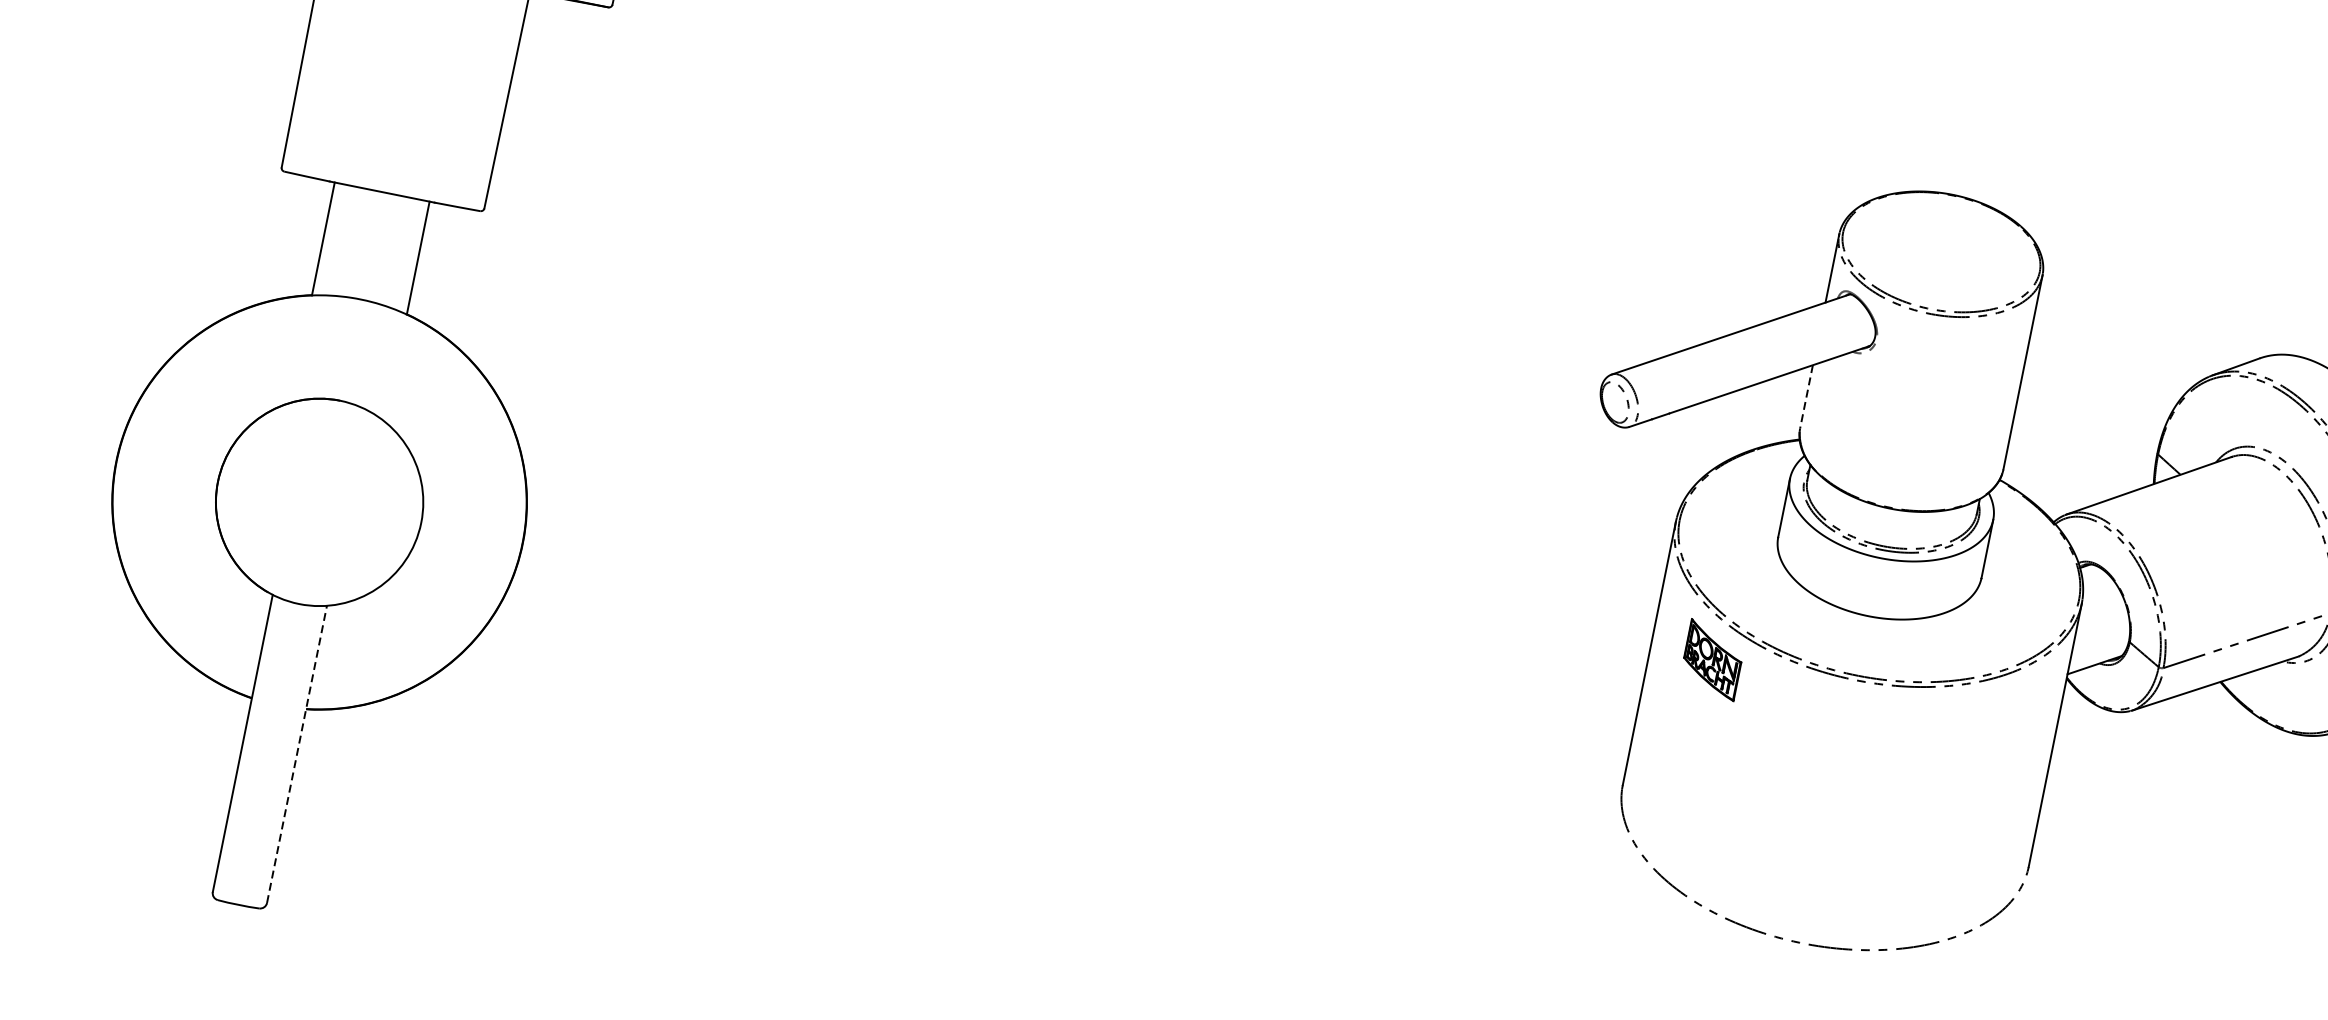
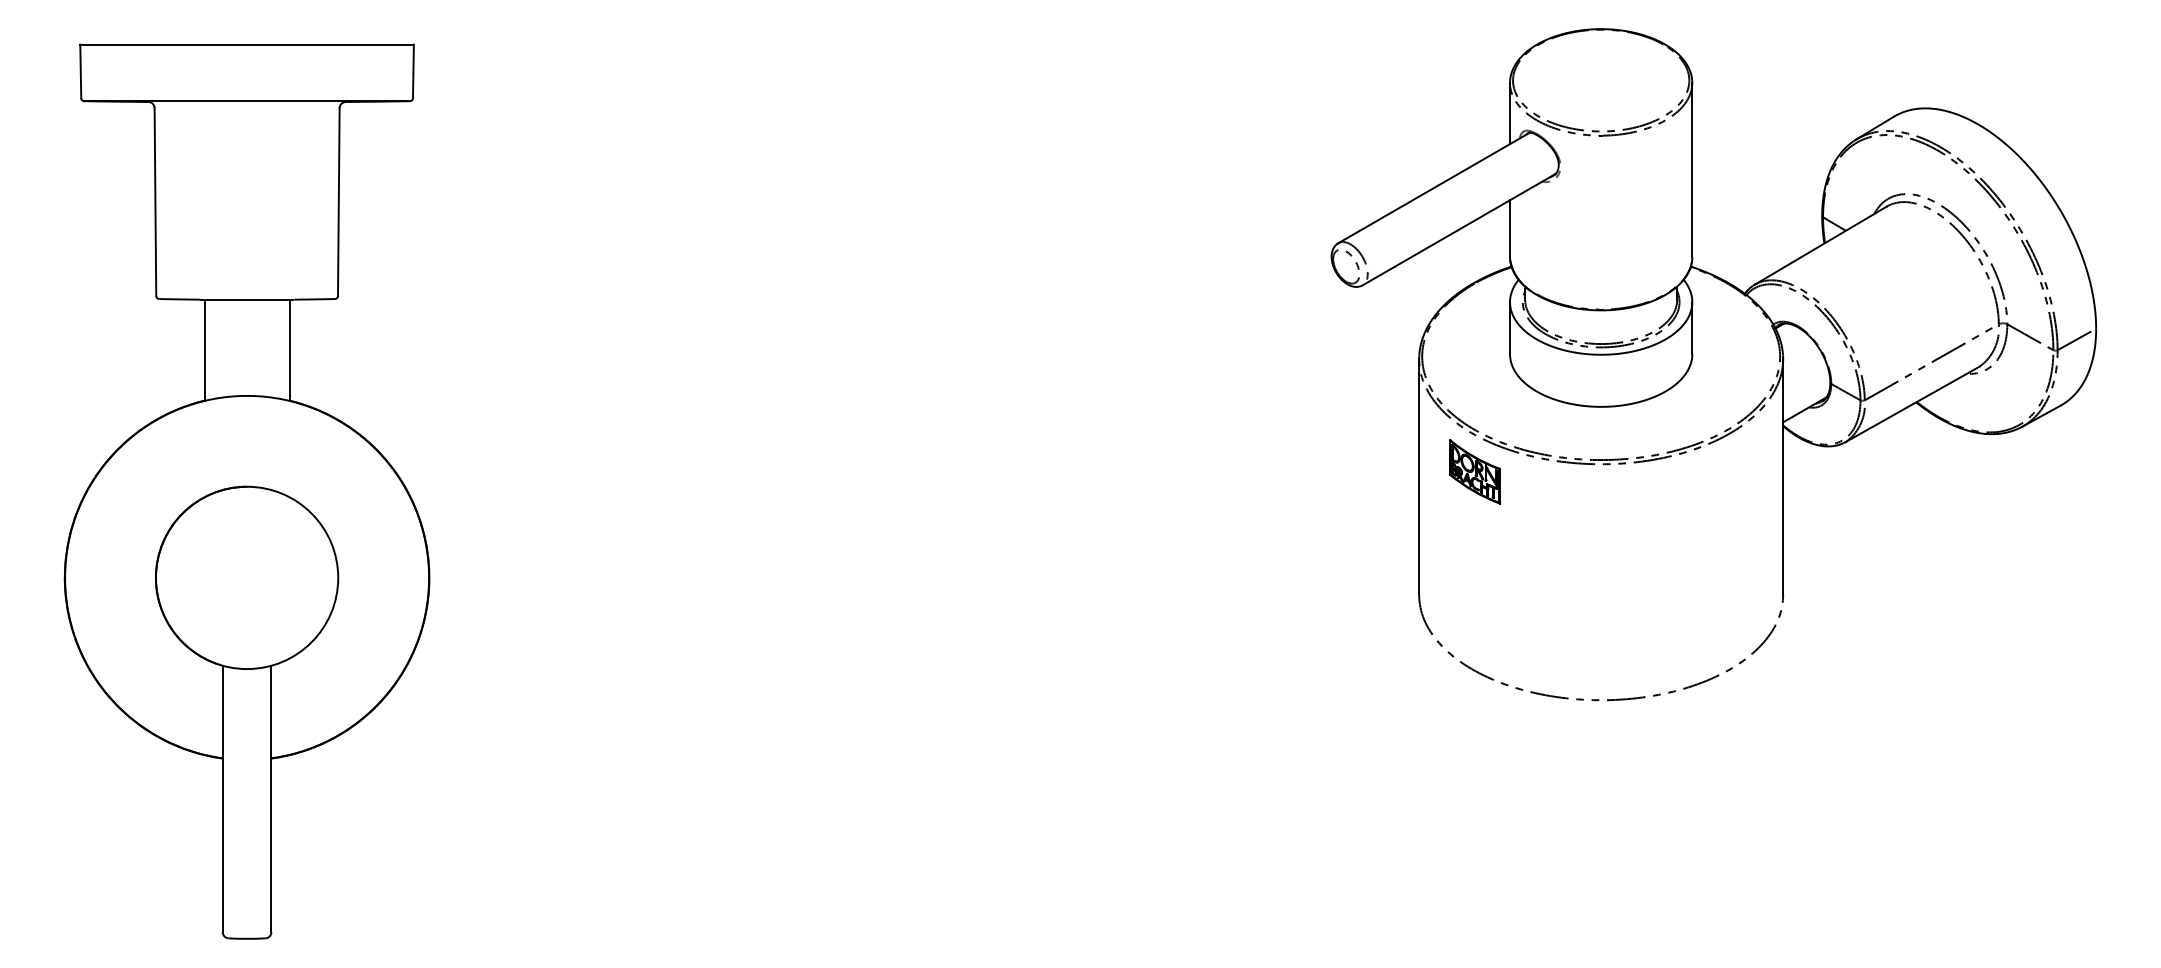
line: (1806, 397) -> (1510, 229), dashed -> solid
line: (297, 753) -> (271, 798), dashed -> solid

